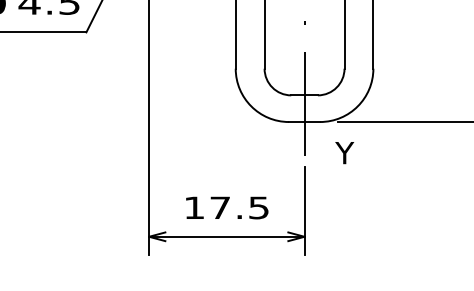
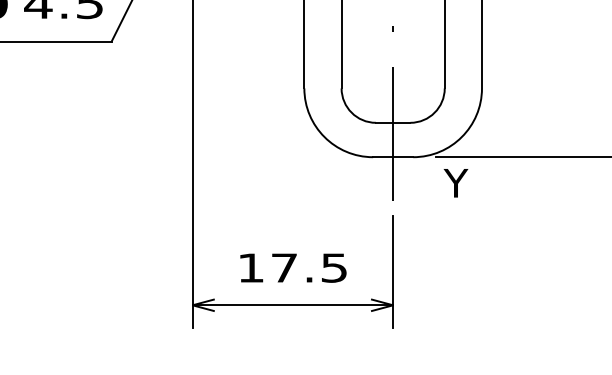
text: (344, 153) -> (455, 183), moved

